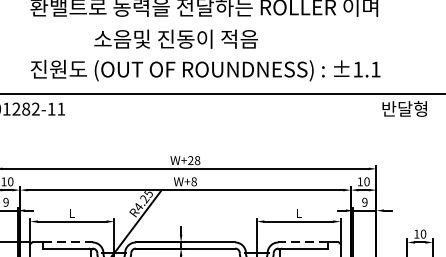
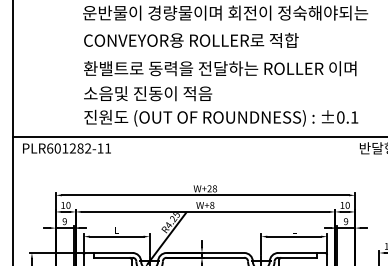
text: (176, 38) -> (148, 93), moved
text: (357, 69) -> (340, 117), ±1.1 -> ±0.1
line: (68, 241) -> (113, 252), dashed -> solid
line: (302, 241) -> (297, 252), dashed -> solid

